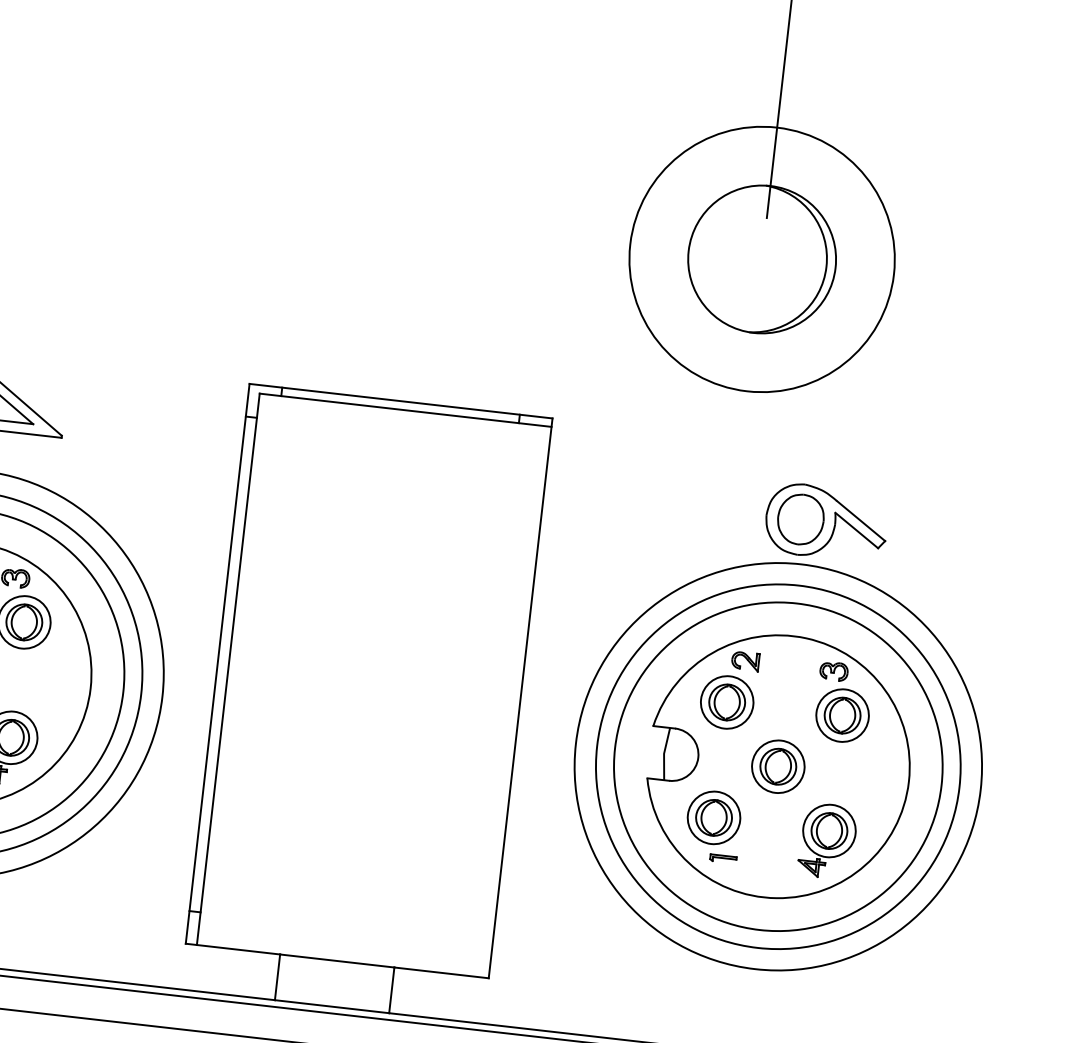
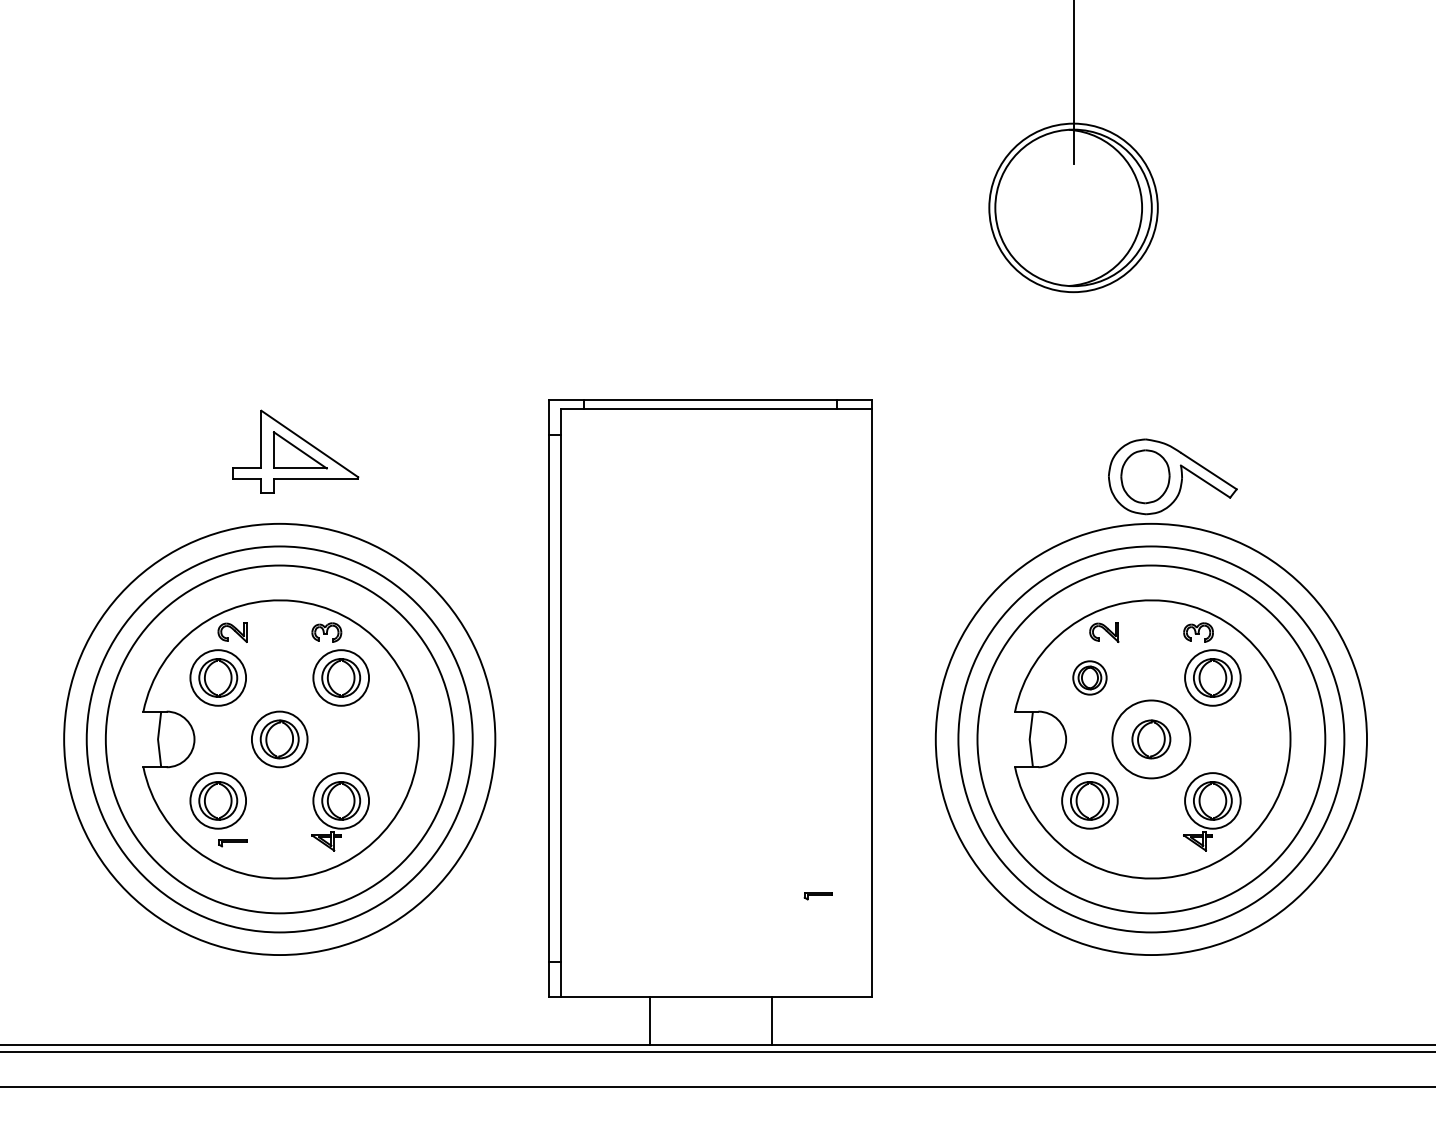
circle: (762, 259) -> (1073, 207), size x0.6
part: (726, 701) -> (1089, 677), size x0.6
circle: (778, 766) -> (1151, 739), size x1.4
part: (722, 859) -> (817, 896), moved

